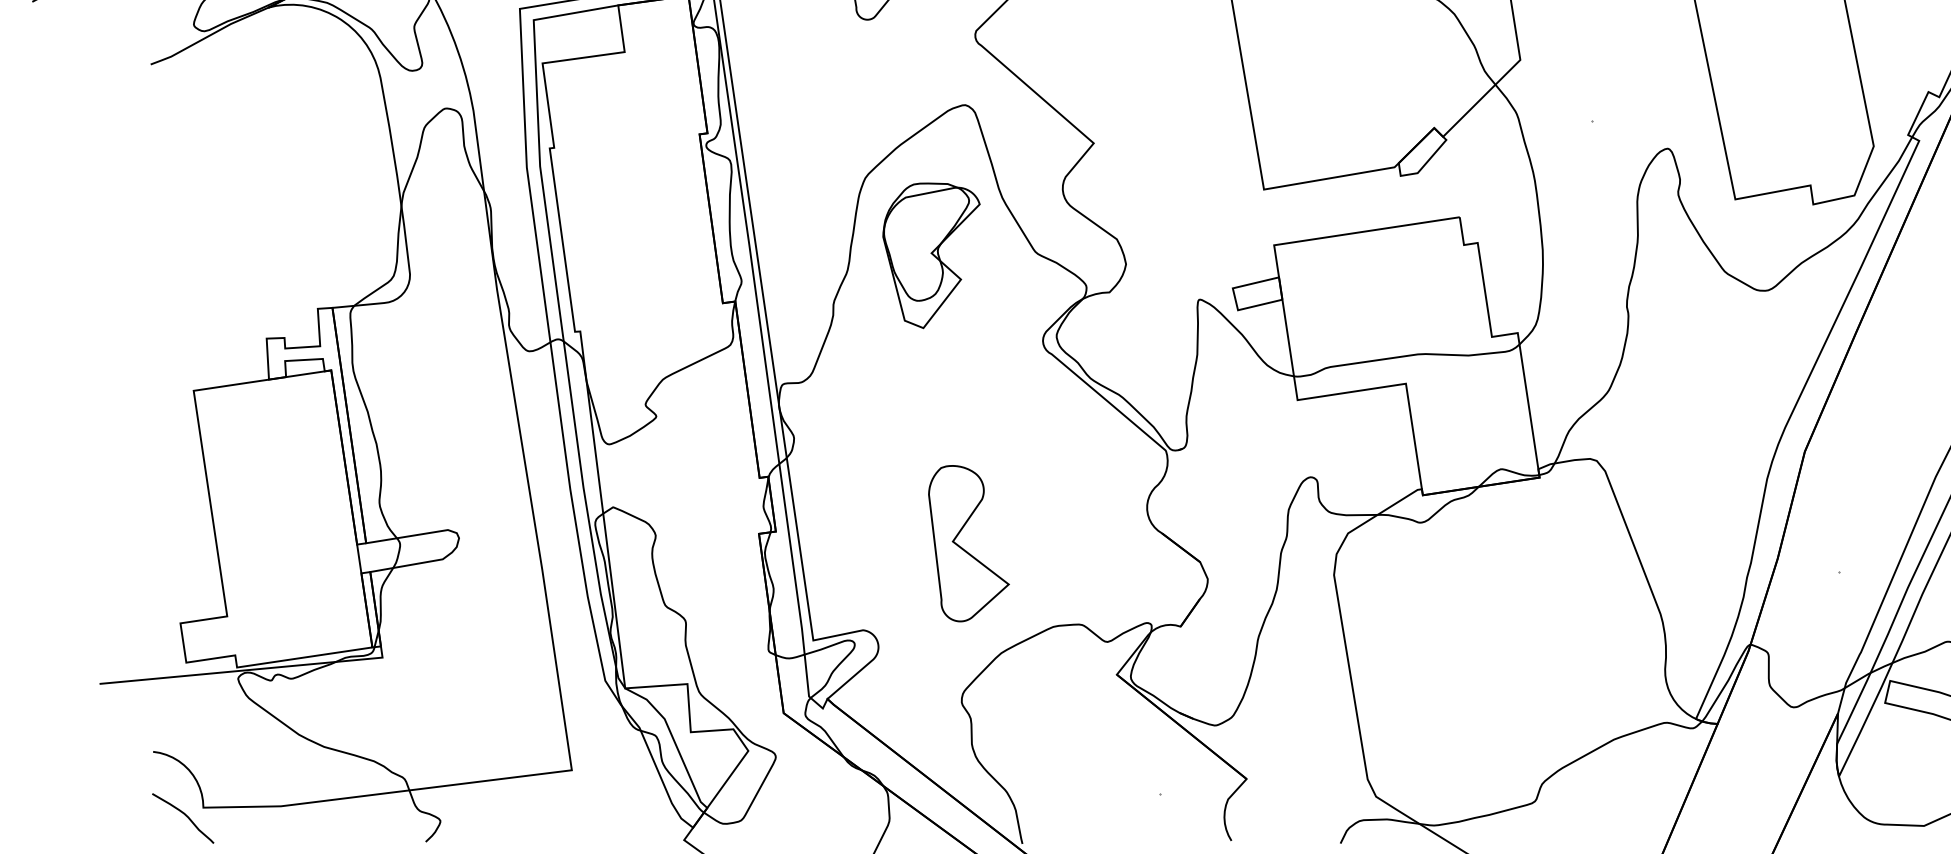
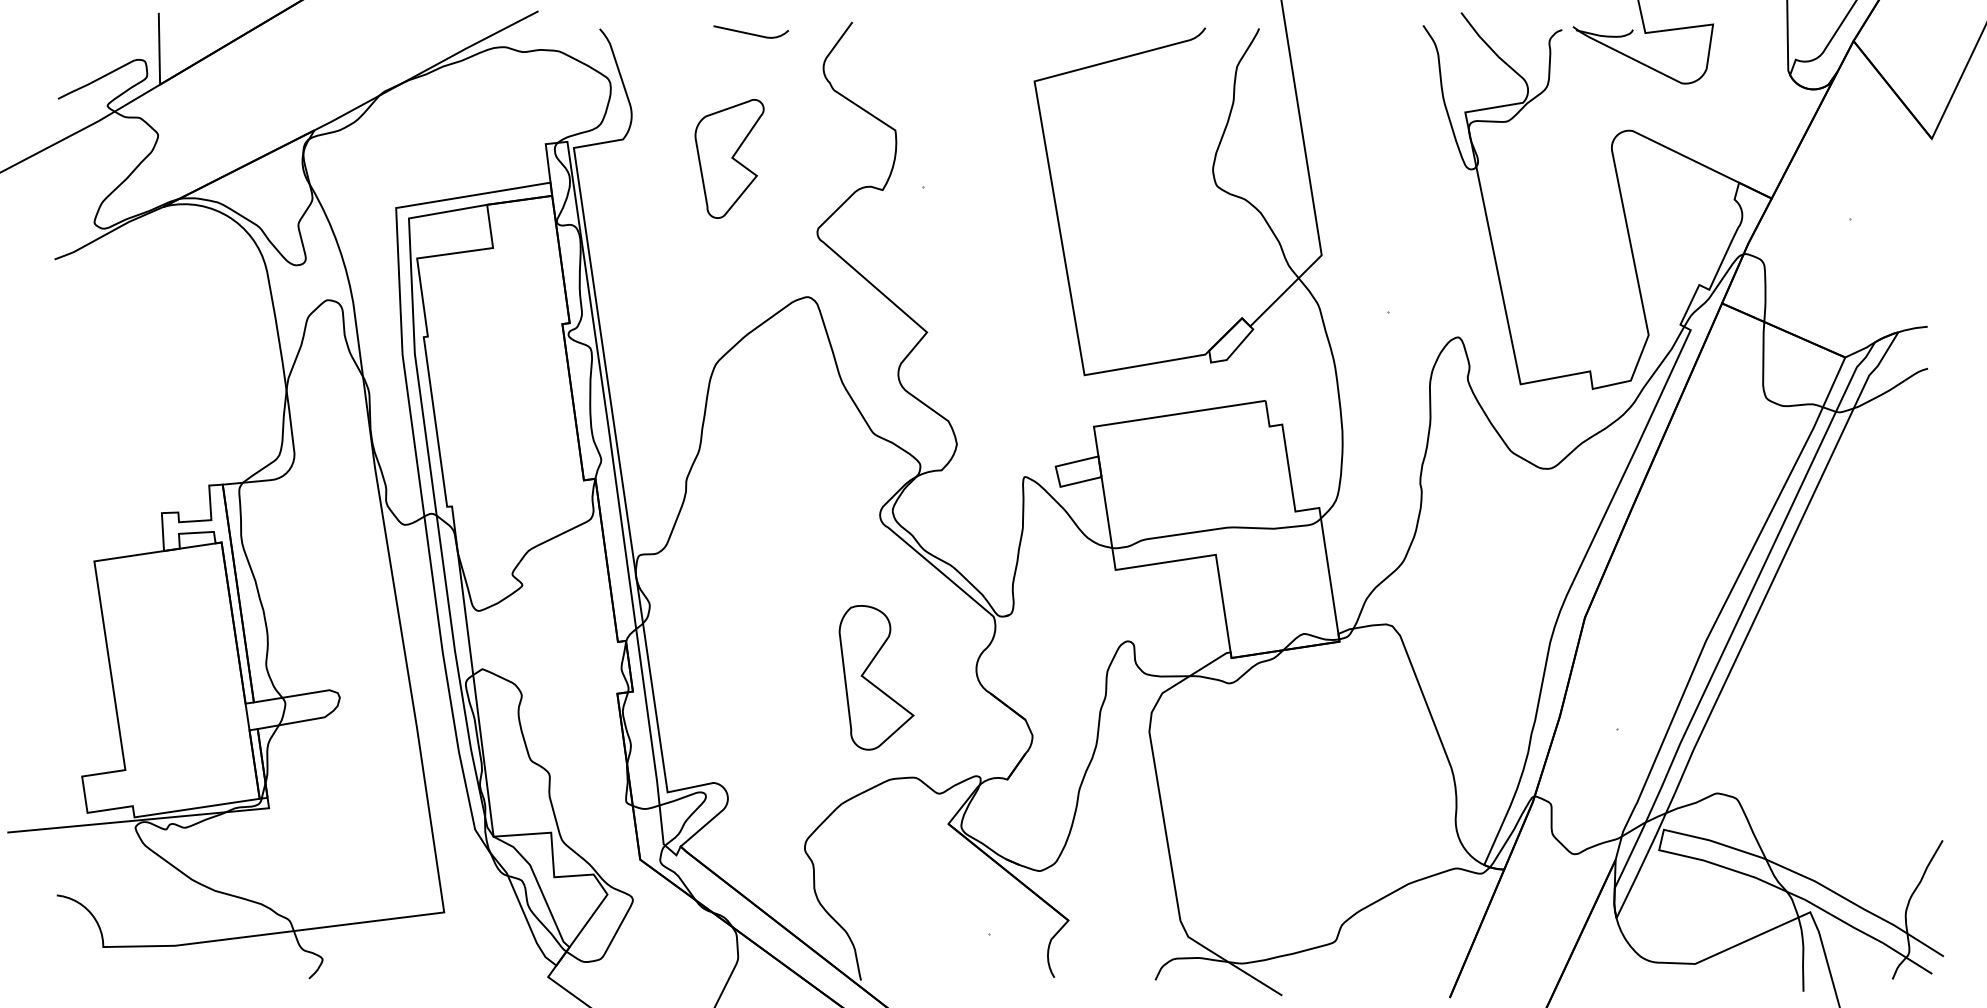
part: (931, 255) -> (776, 436), removed
part: (964, 548) -> (872, 682), moved
curve: (185, 815) -> (86, 954), removed

